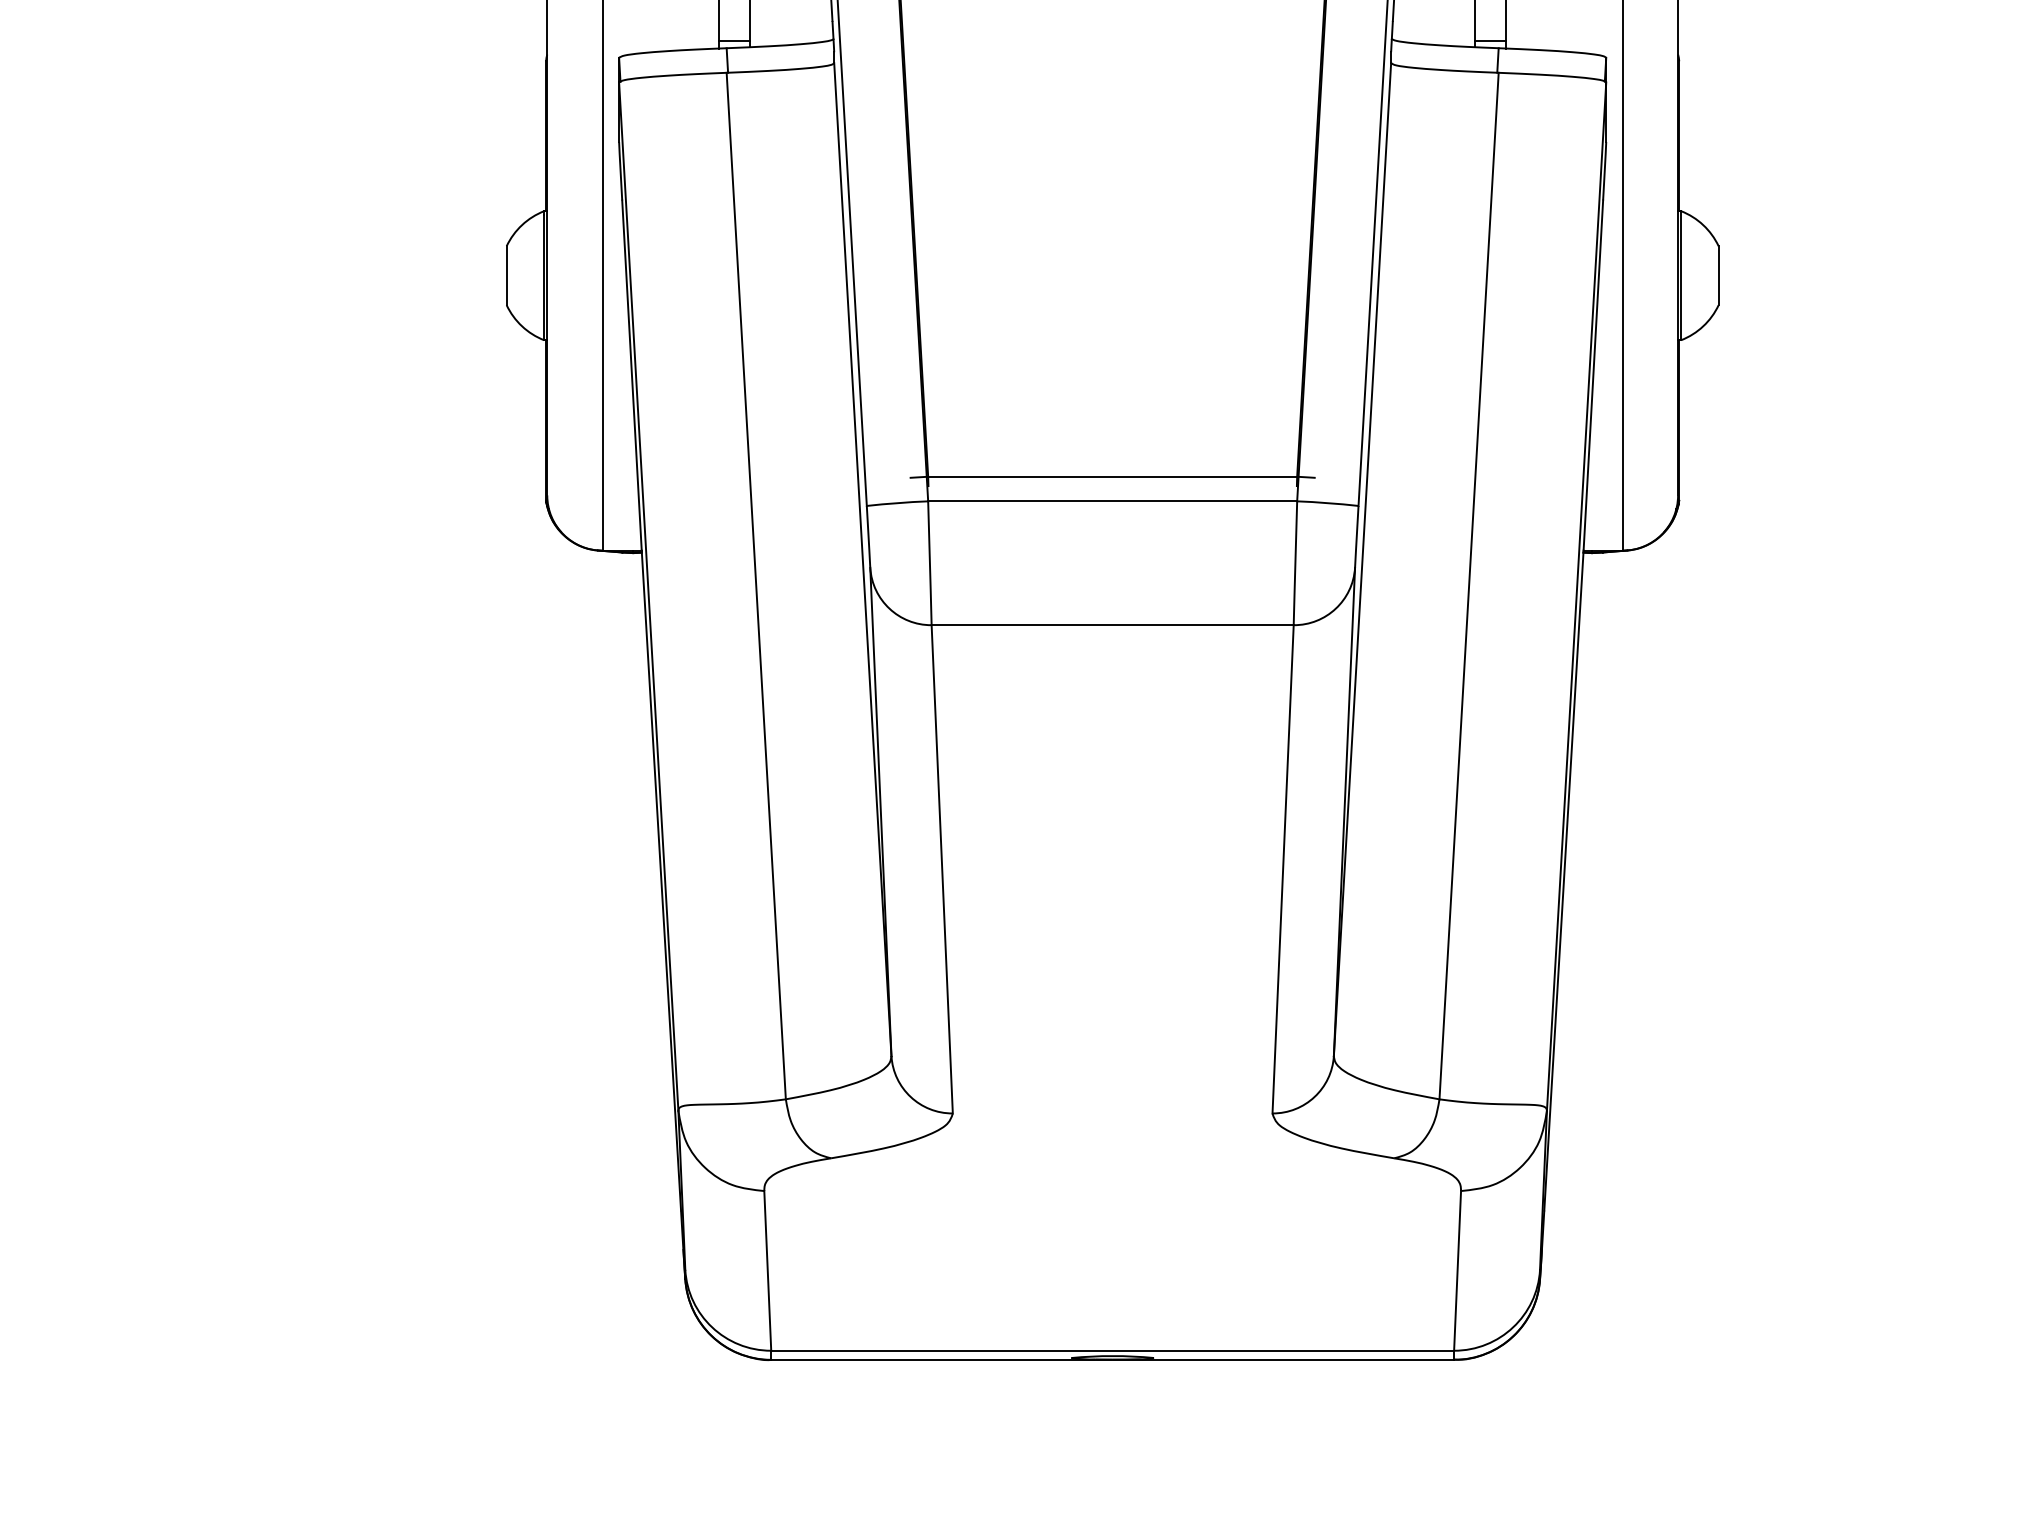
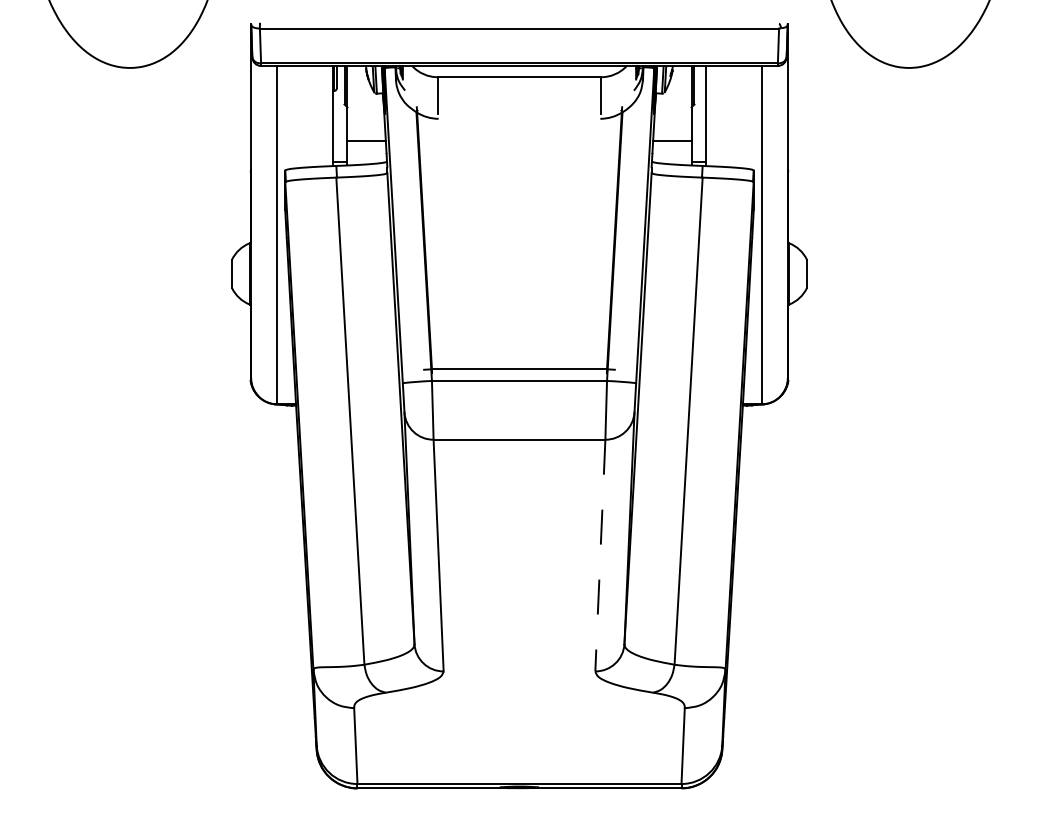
line: (1283, 869) -> (600, 555), solid -> dashed

